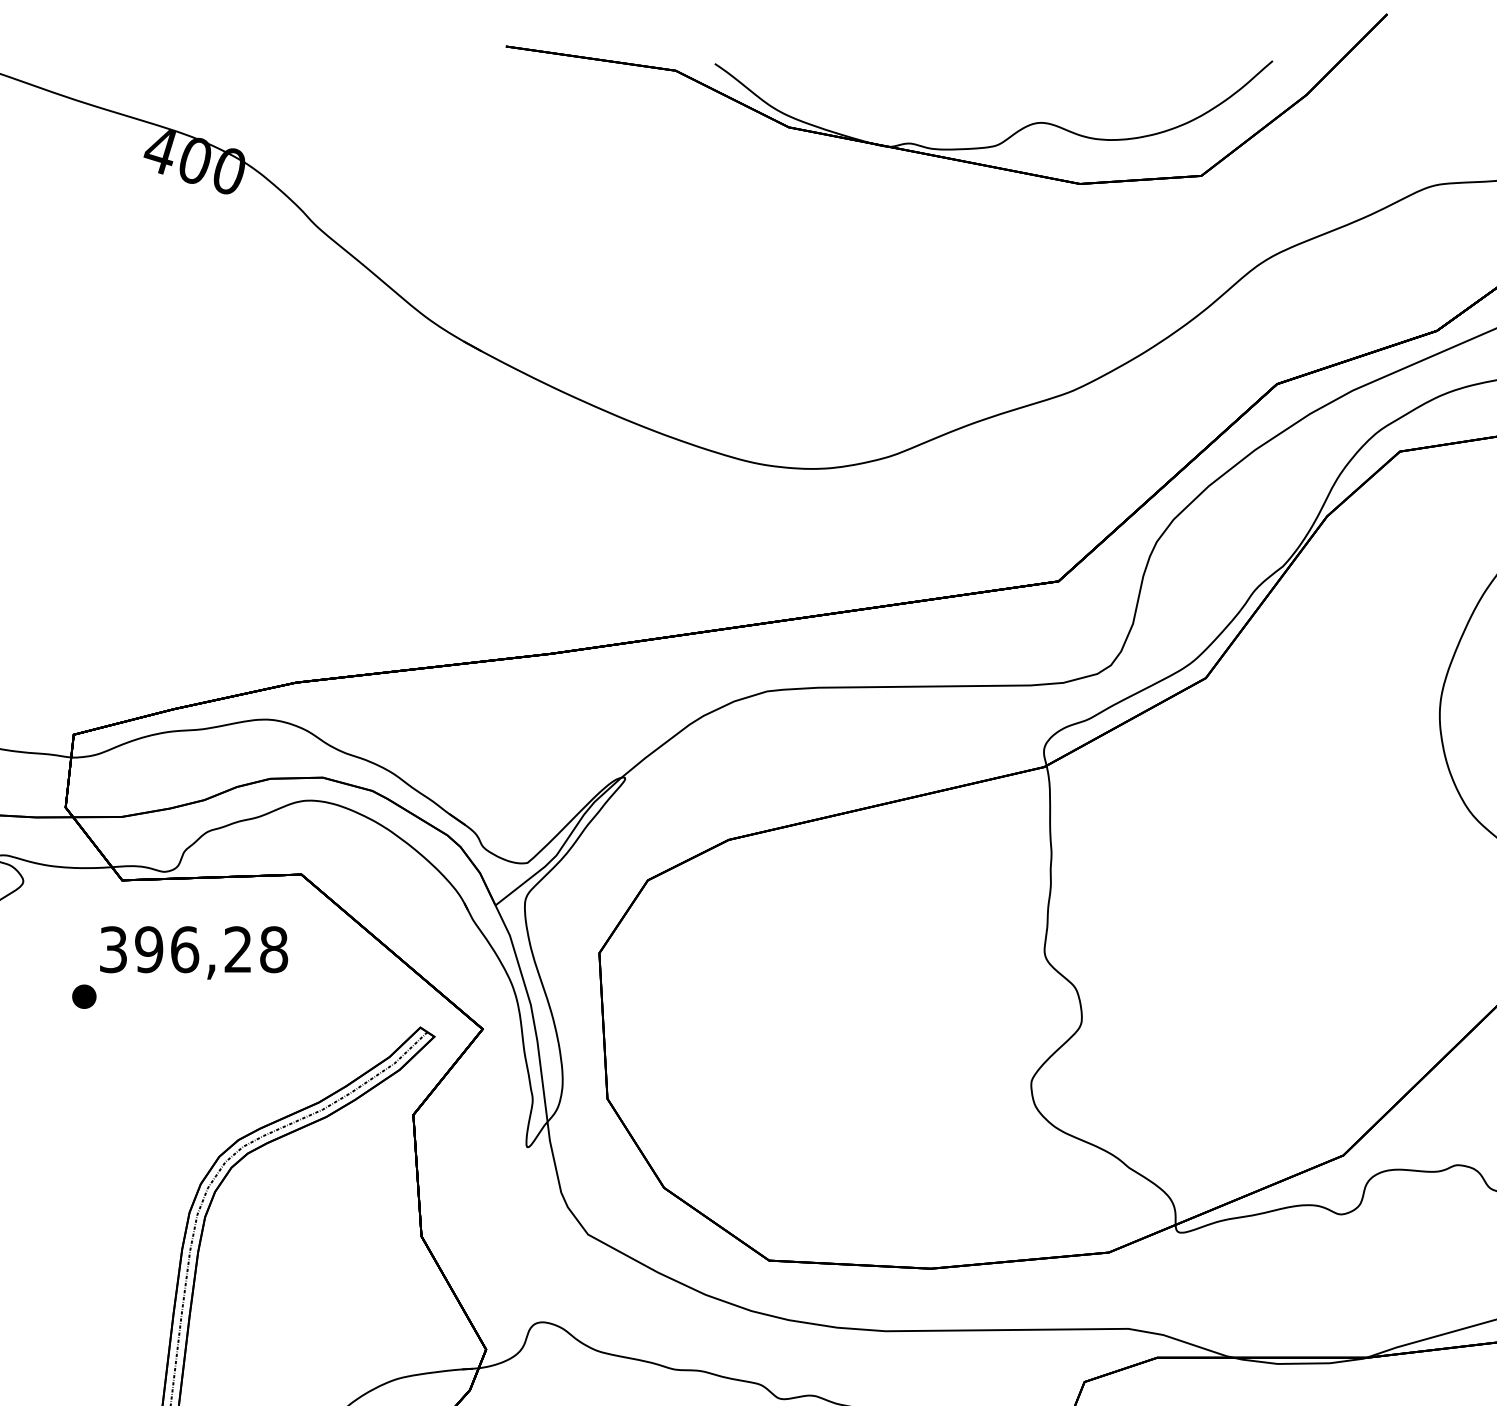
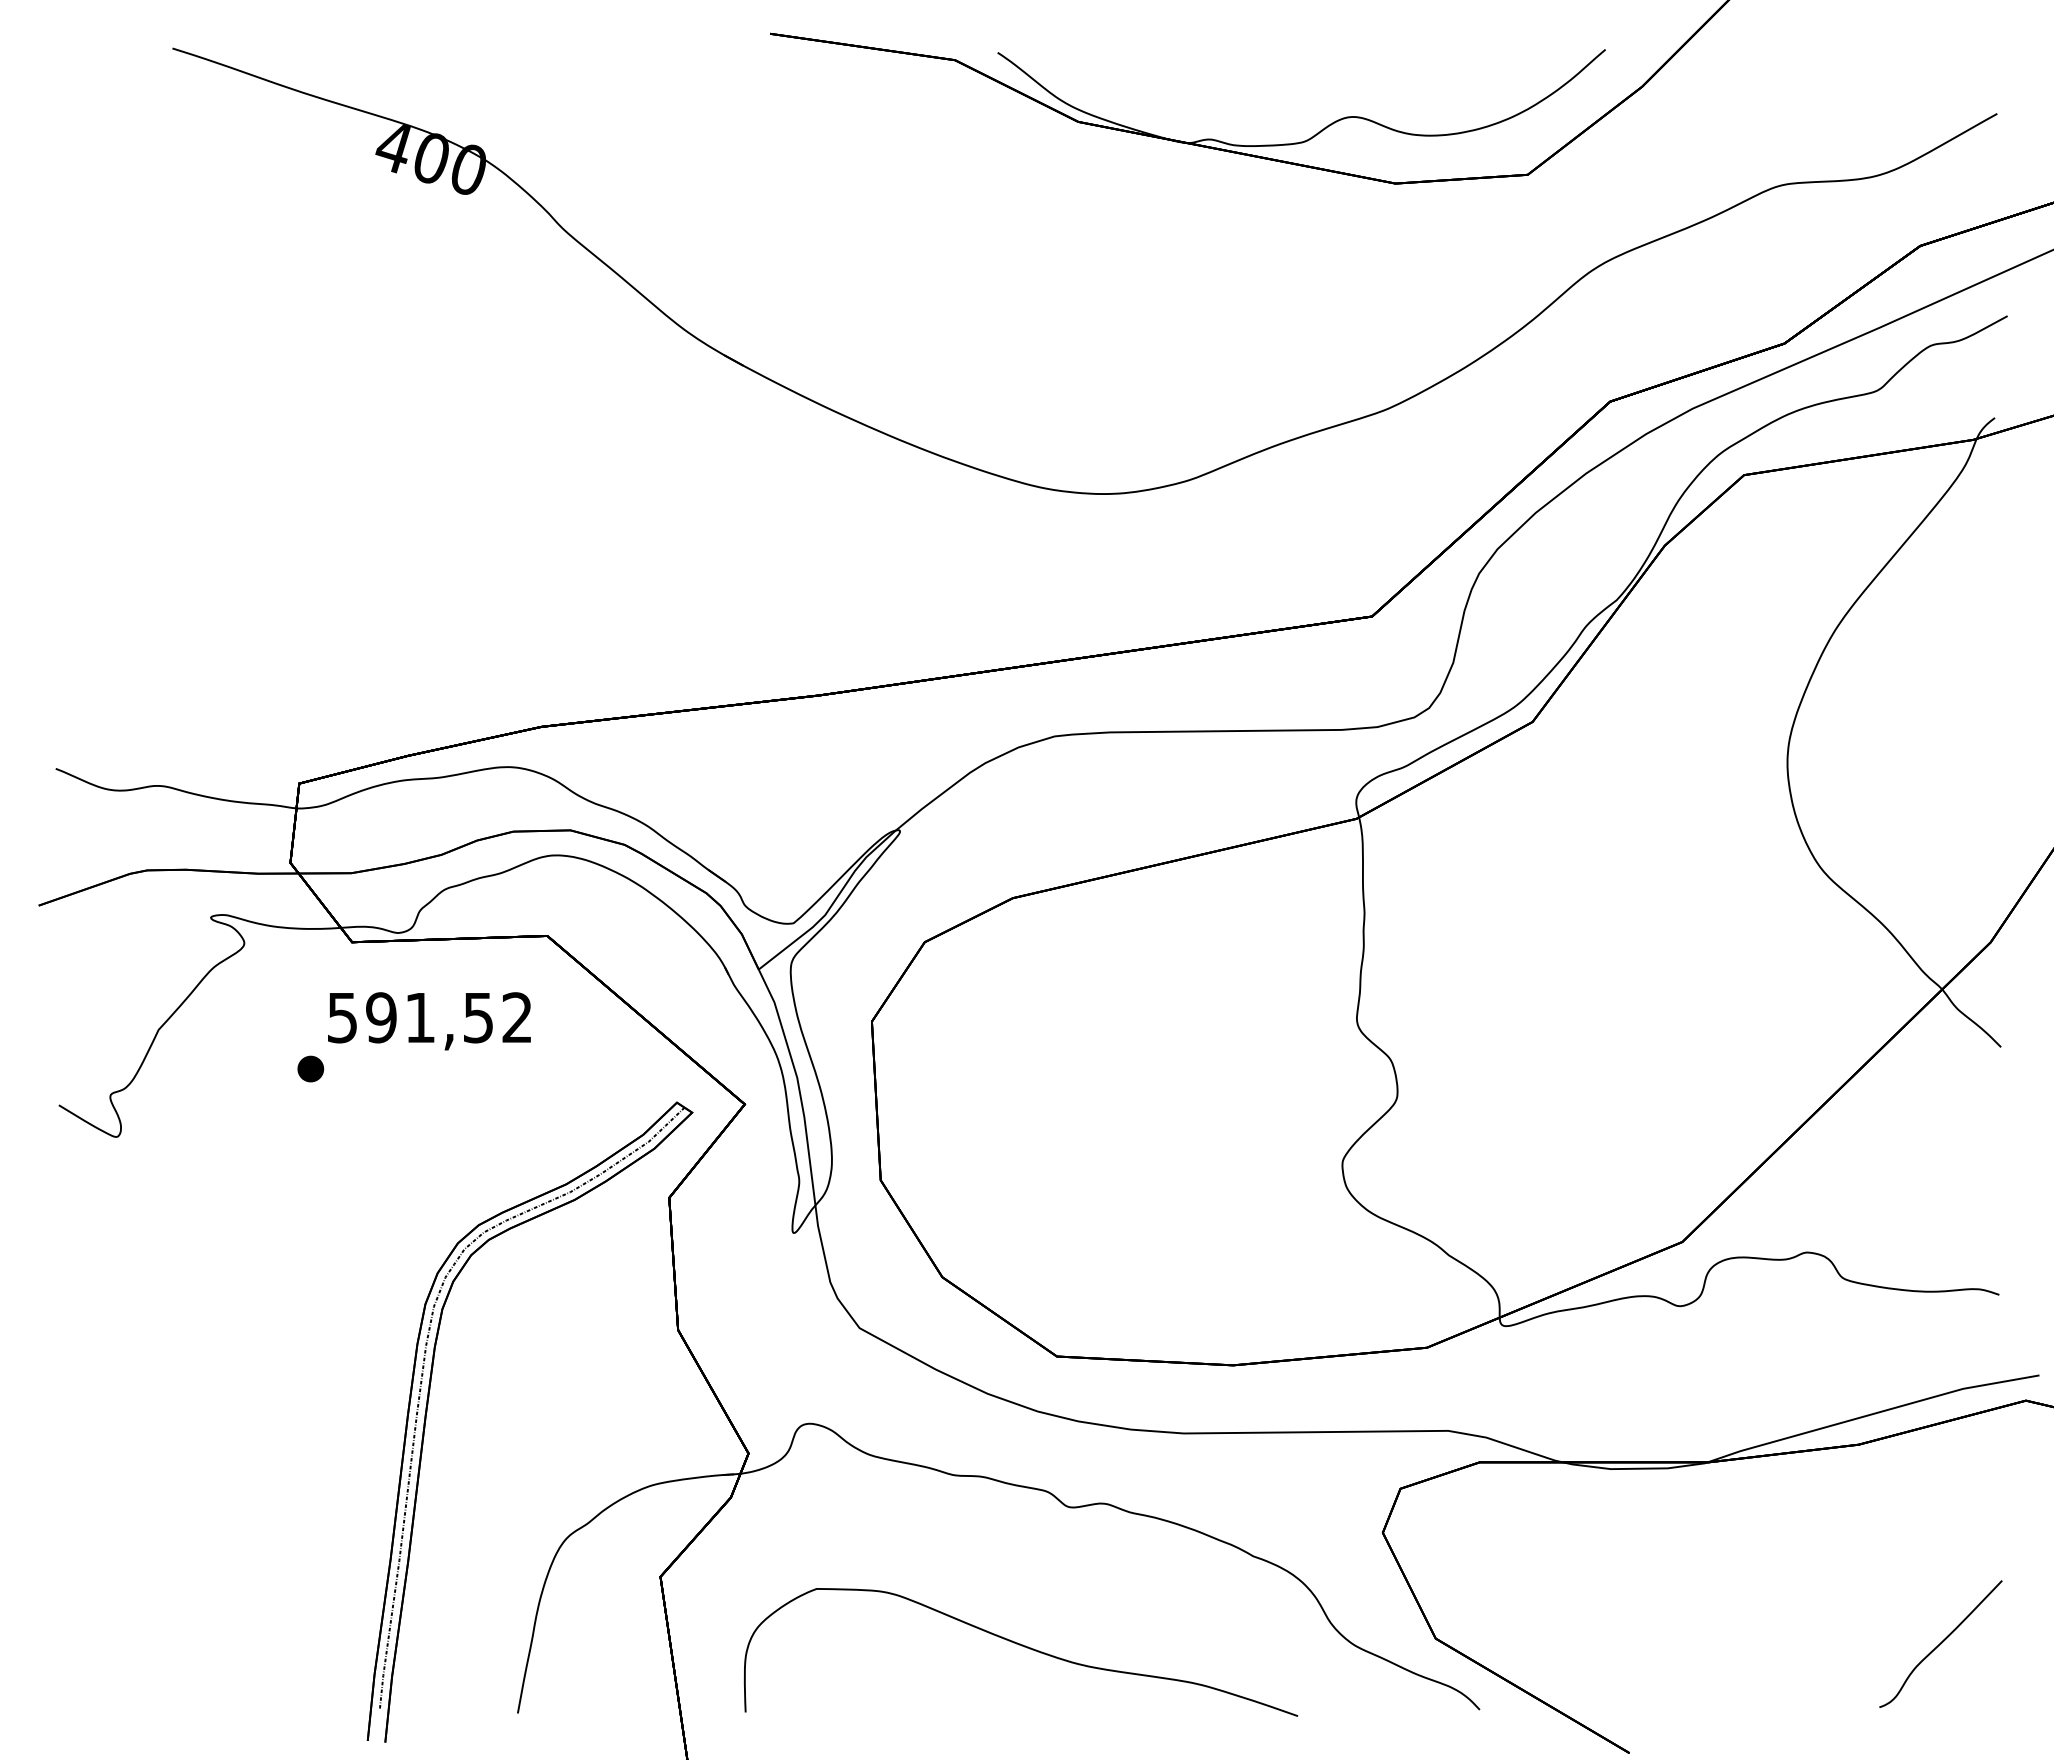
text: (194, 949) -> (430, 1017), 396,28 -> 591,52

